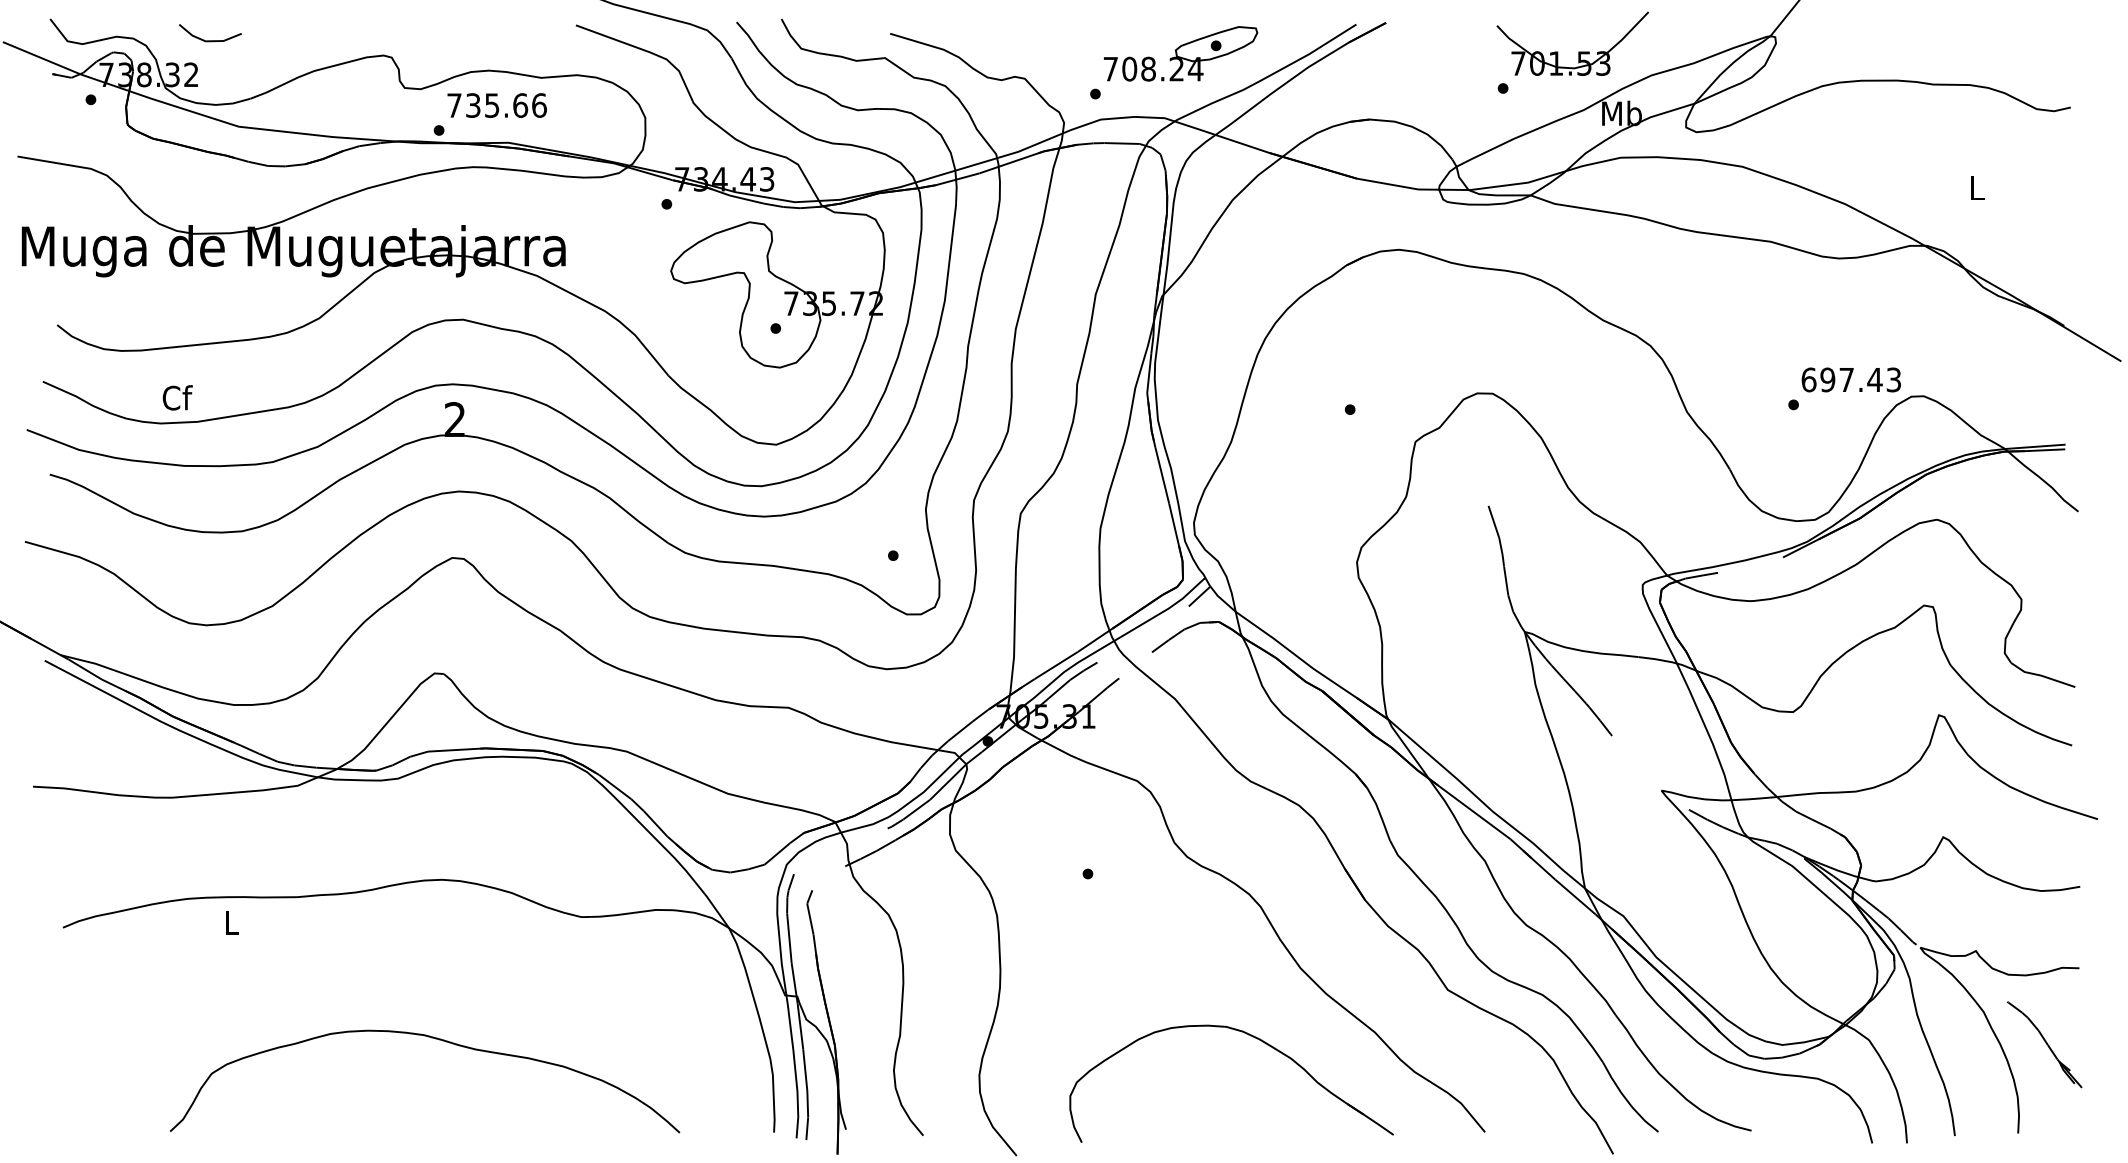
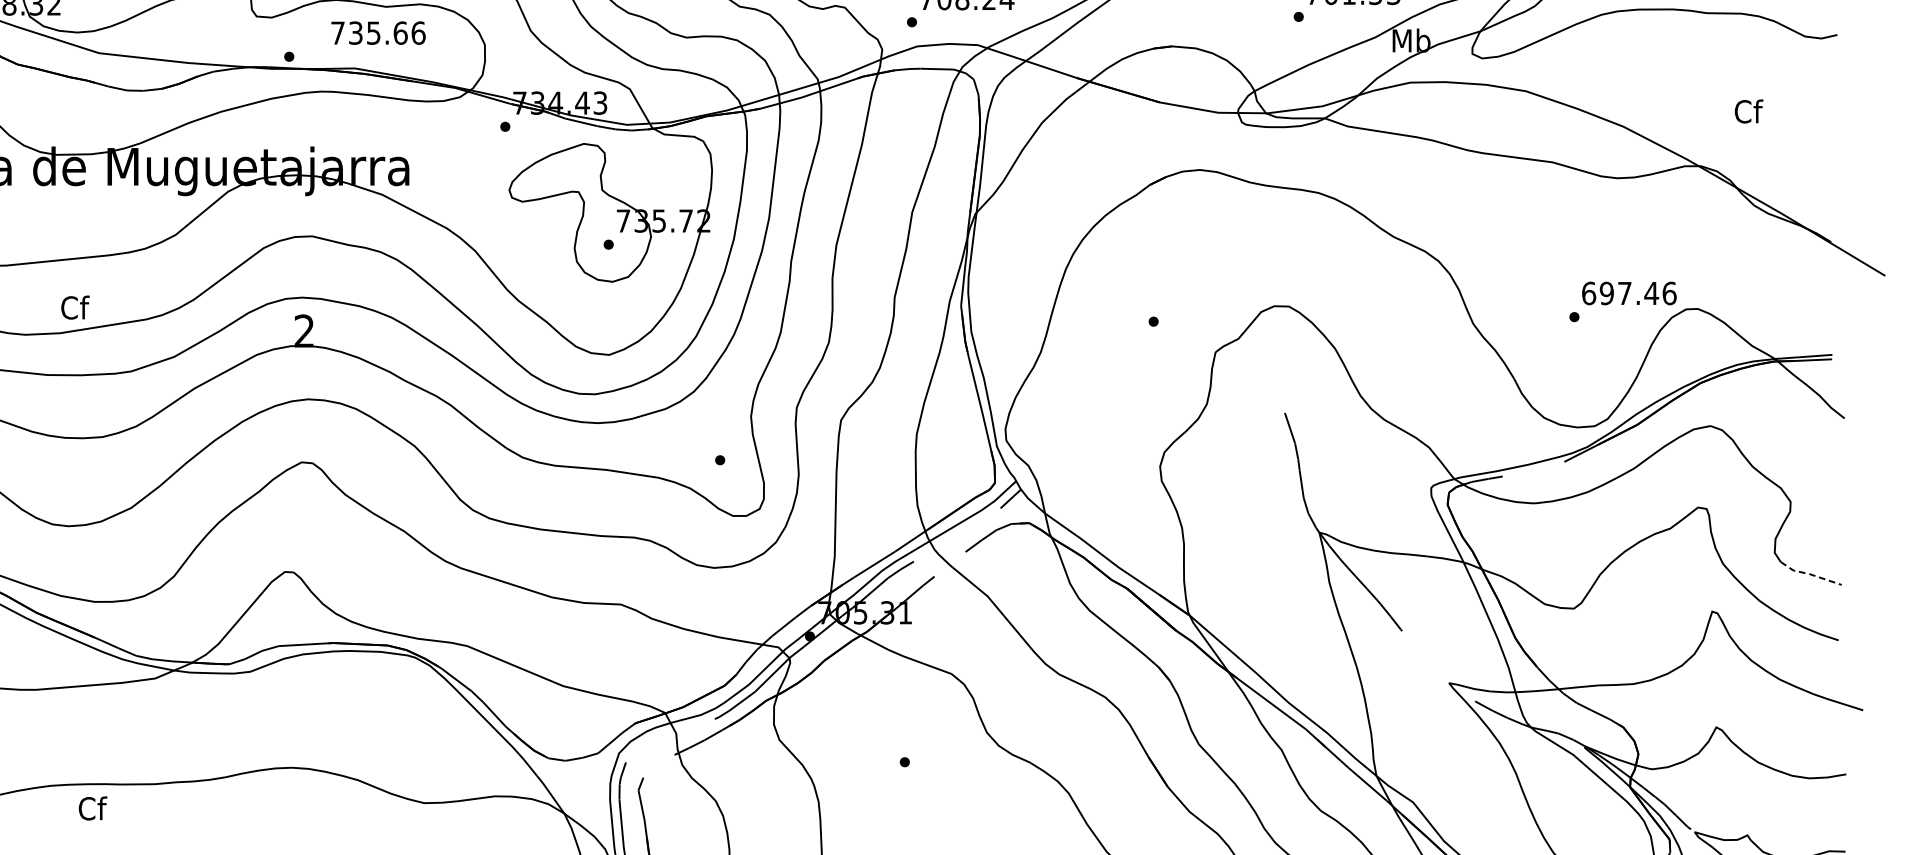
text: (496, 105) -> (377, 33), moved
text: (1977, 187) -> (1748, 110), L -> Cf
text: (1893, 379) -> (1669, 293), 697.43 -> 697.46
text: (177, 397) -> (75, 307), moved
line: (2041, 675) -> (1809, 573), solid -> dashed
text: (232, 922) -> (93, 808), L -> Cf

